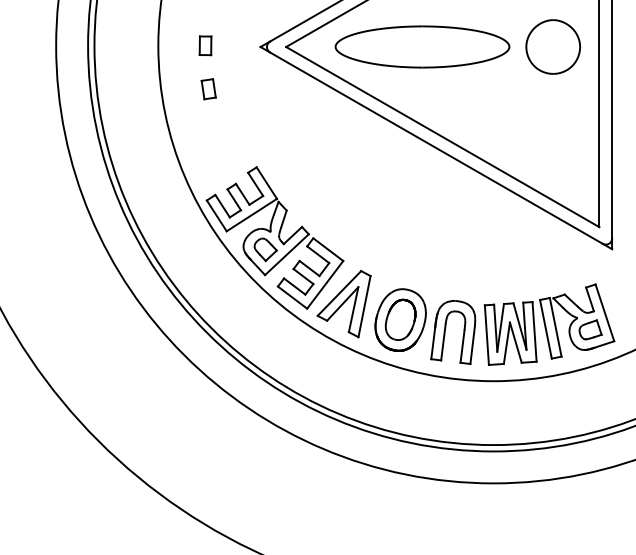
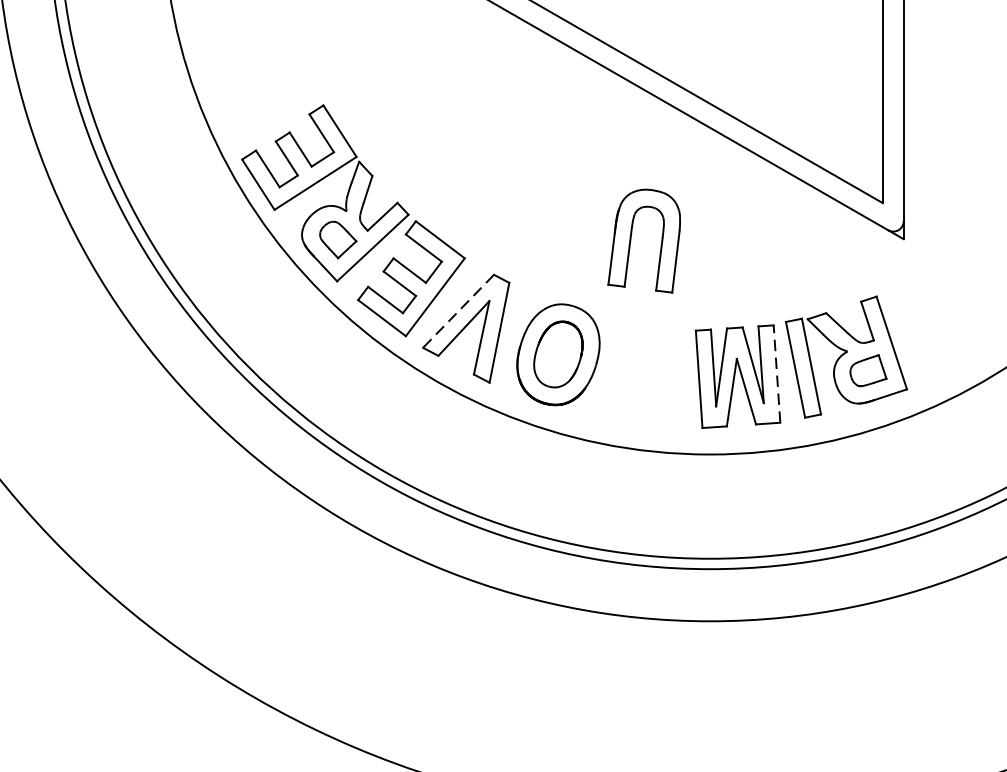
line: (339, 293) -> (458, 311), solid -> dashed
line: (534, 331) -> (776, 373), solid -> dashed
part: (445, 332) -> (631, 241), moved

